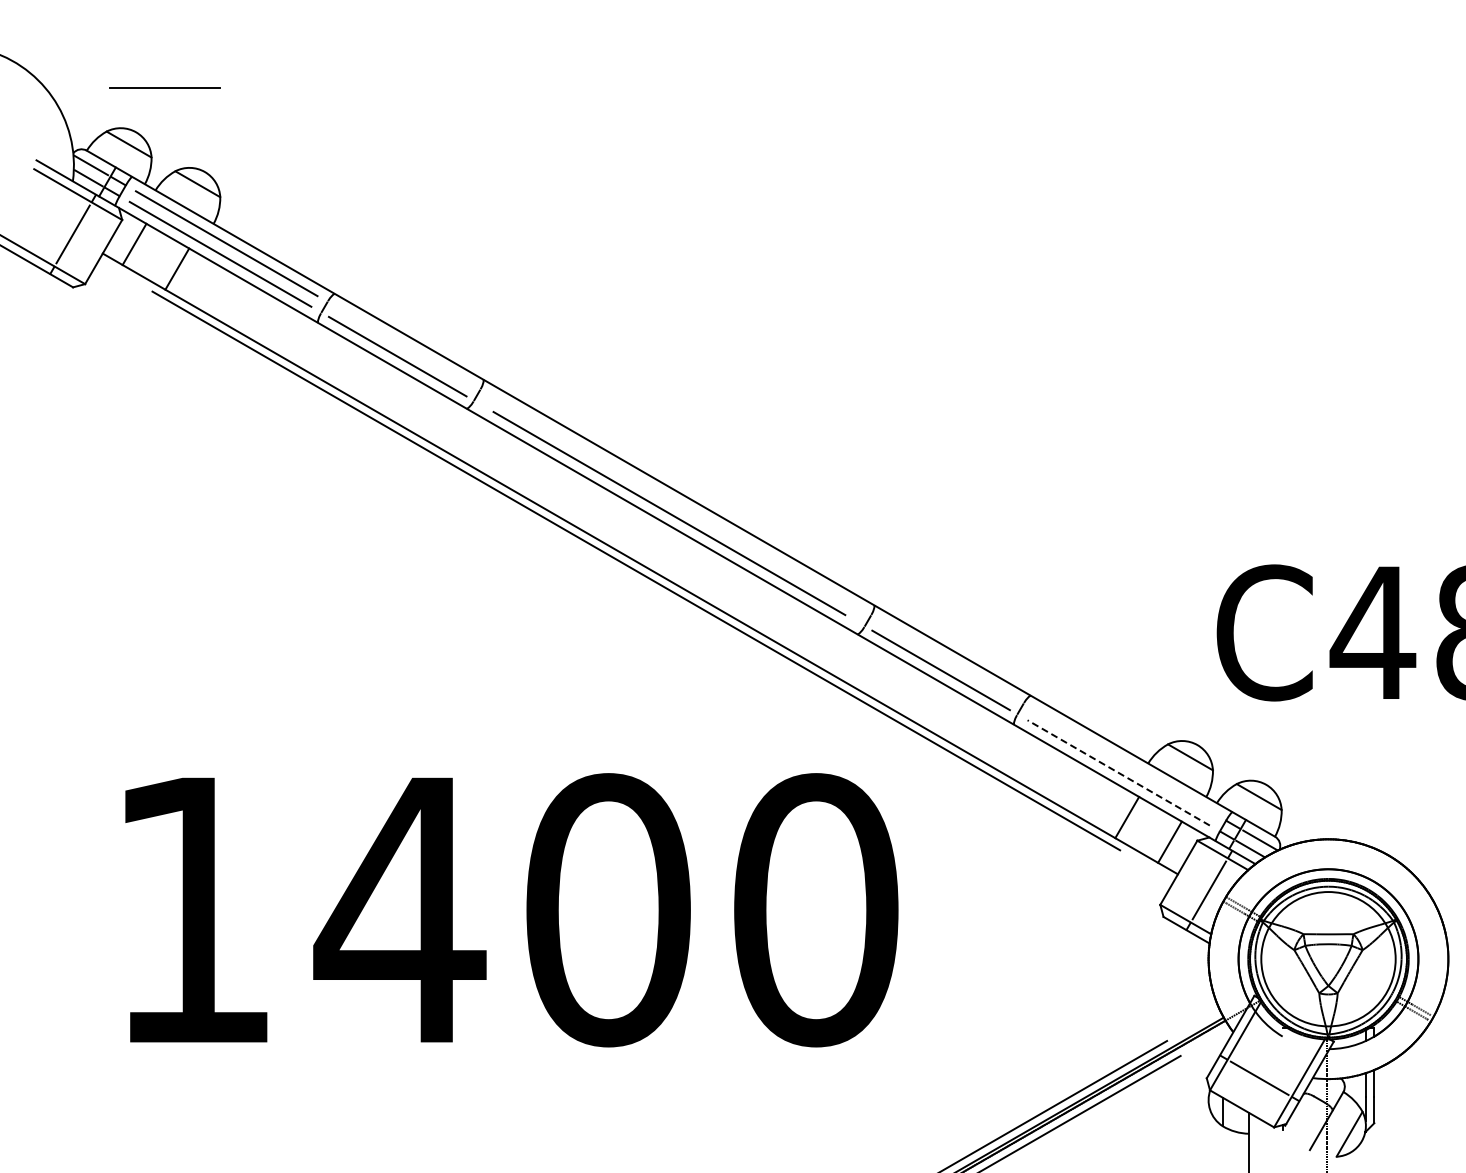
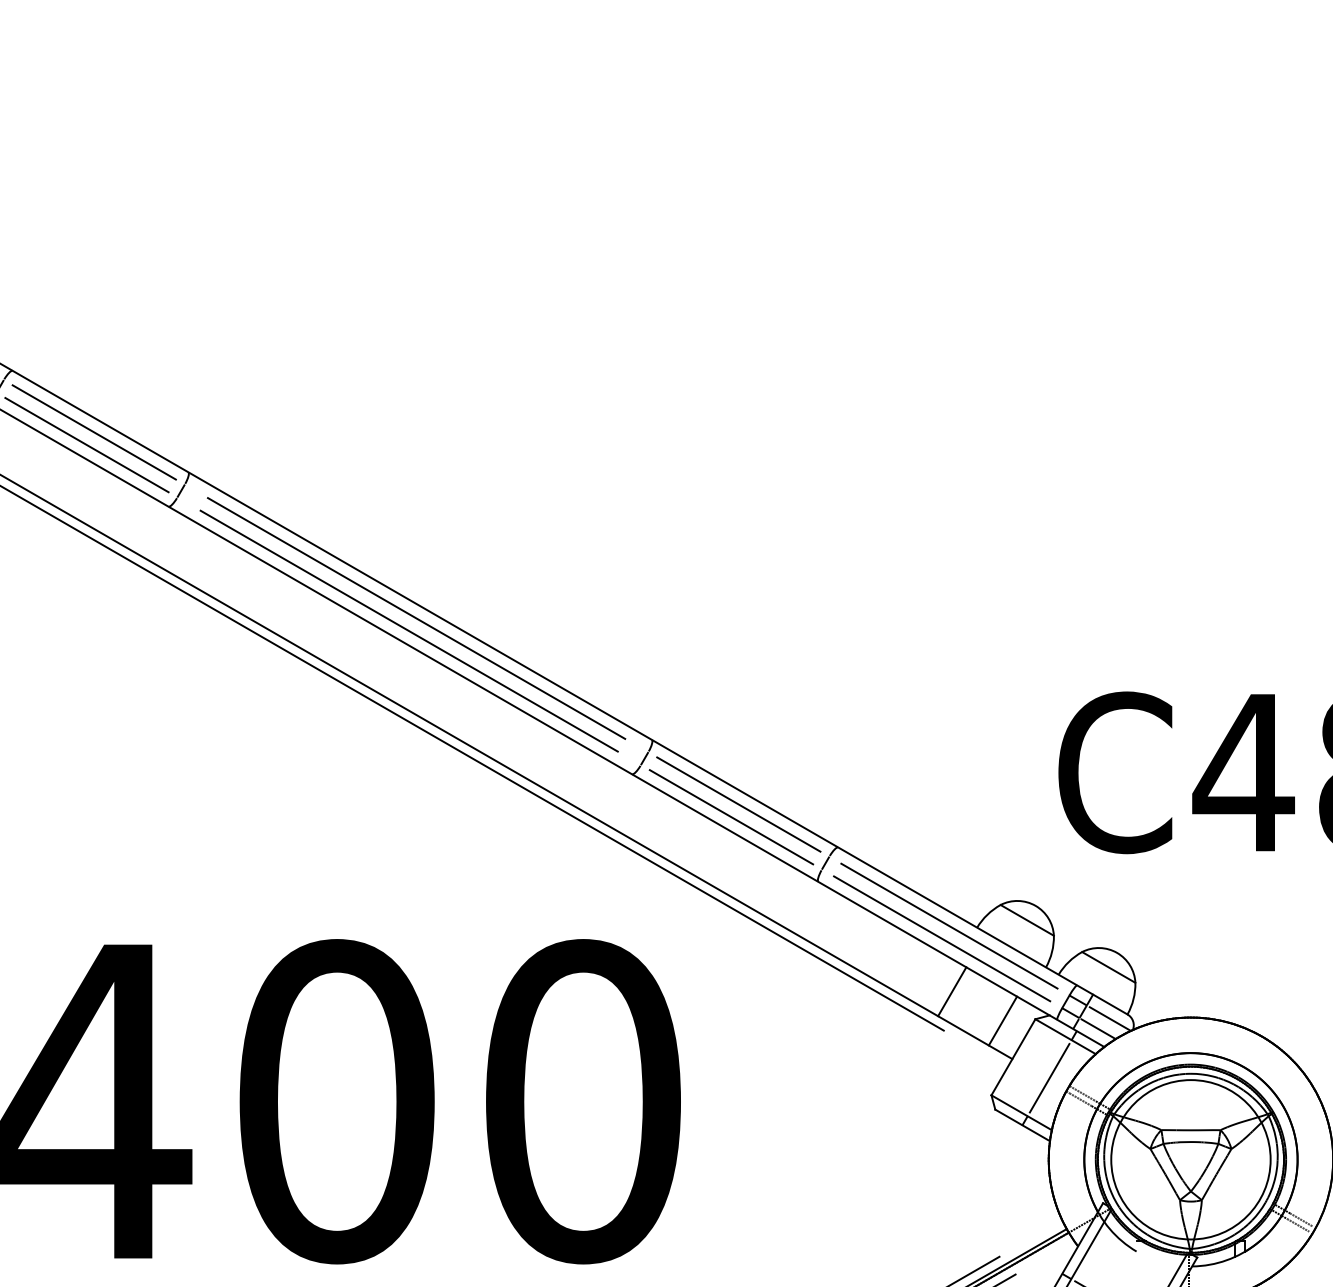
line: (403, 345) -> (93, 431), added
line: (675, 502) -> (416, 618), added
line: (947, 659) -> (739, 804), added
line: (1124, 761) -> (948, 925), added
line: (1118, 772) -> (941, 938), dashed -> solid

